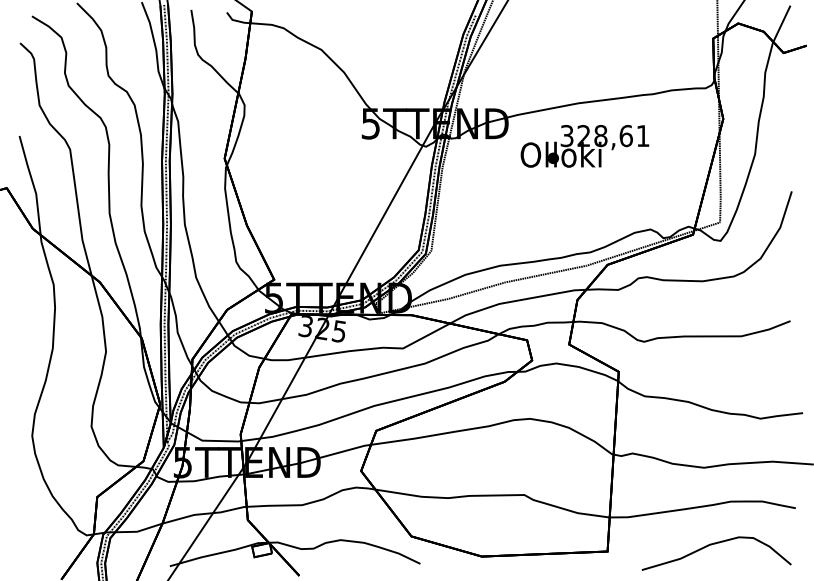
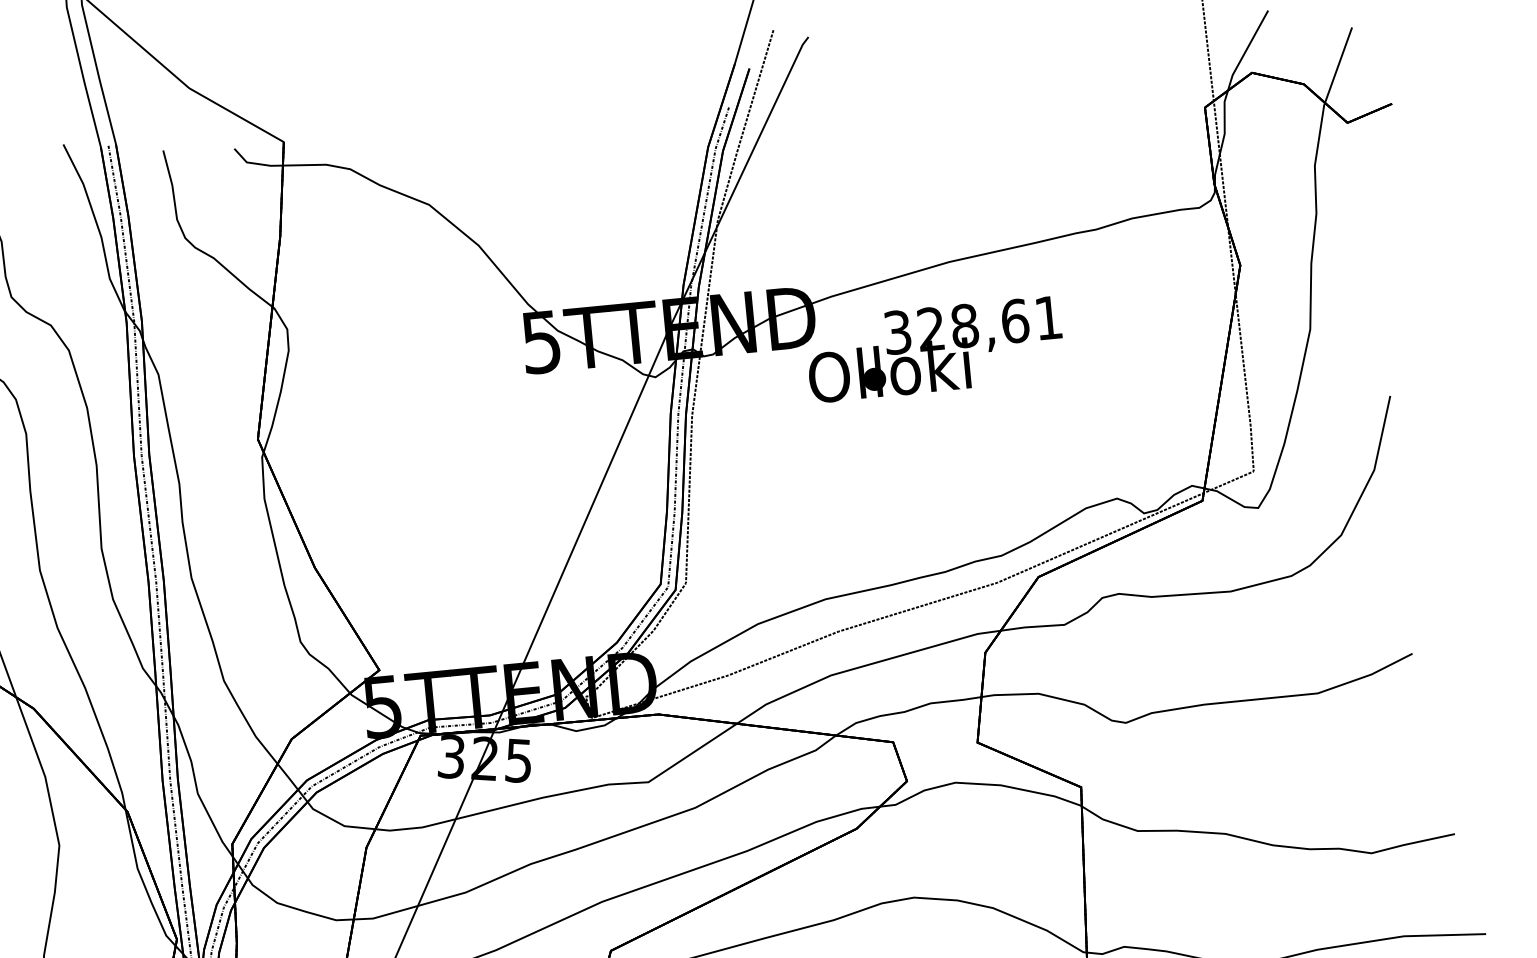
text: (584, 146) -> (934, 349), moved

